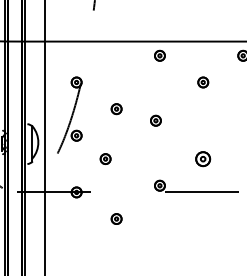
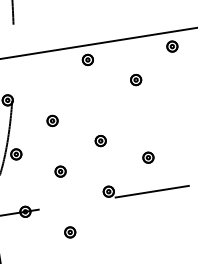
part: (155, 120) -> (100, 140), moved
part: (105, 158) -> (60, 171), moved
part: (203, 158) -> (148, 157), size x0.71

